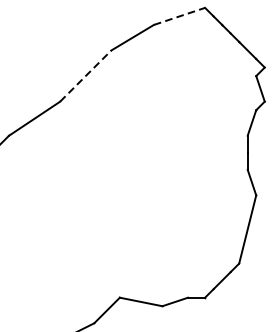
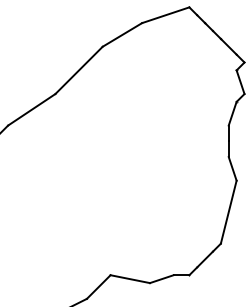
line: (179, 16) -> (165, 15), dashed -> solid
line: (86, 76) -> (79, 70), dashed -> solid

